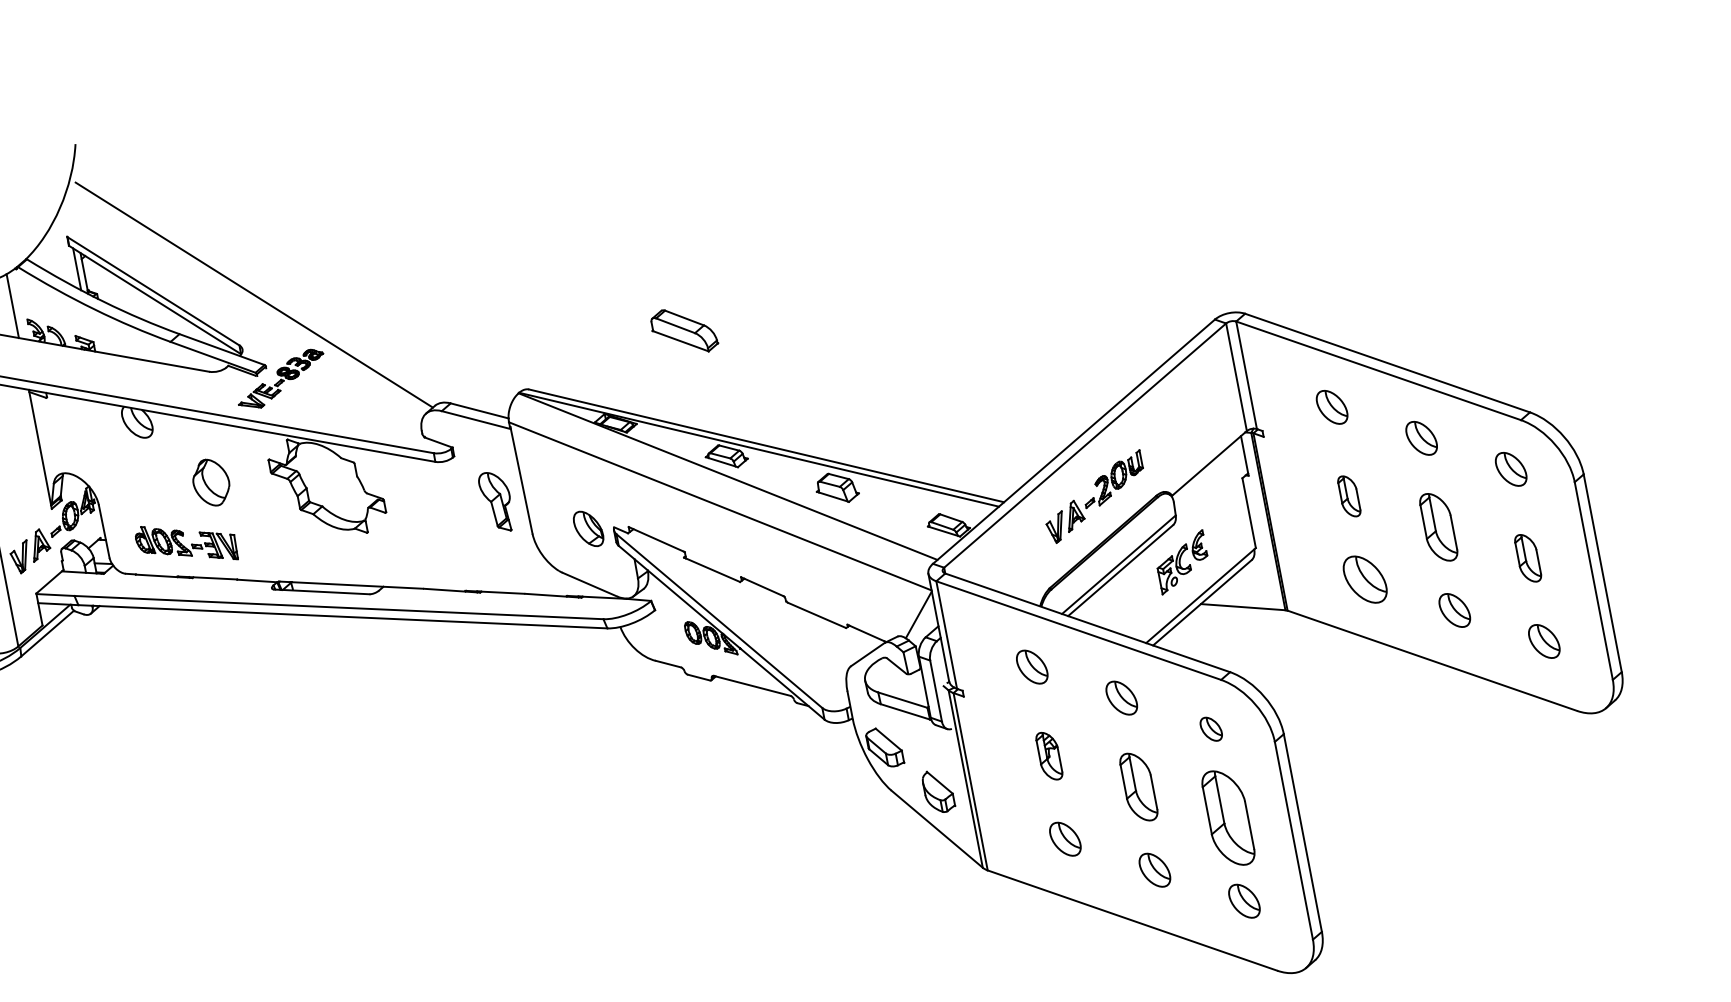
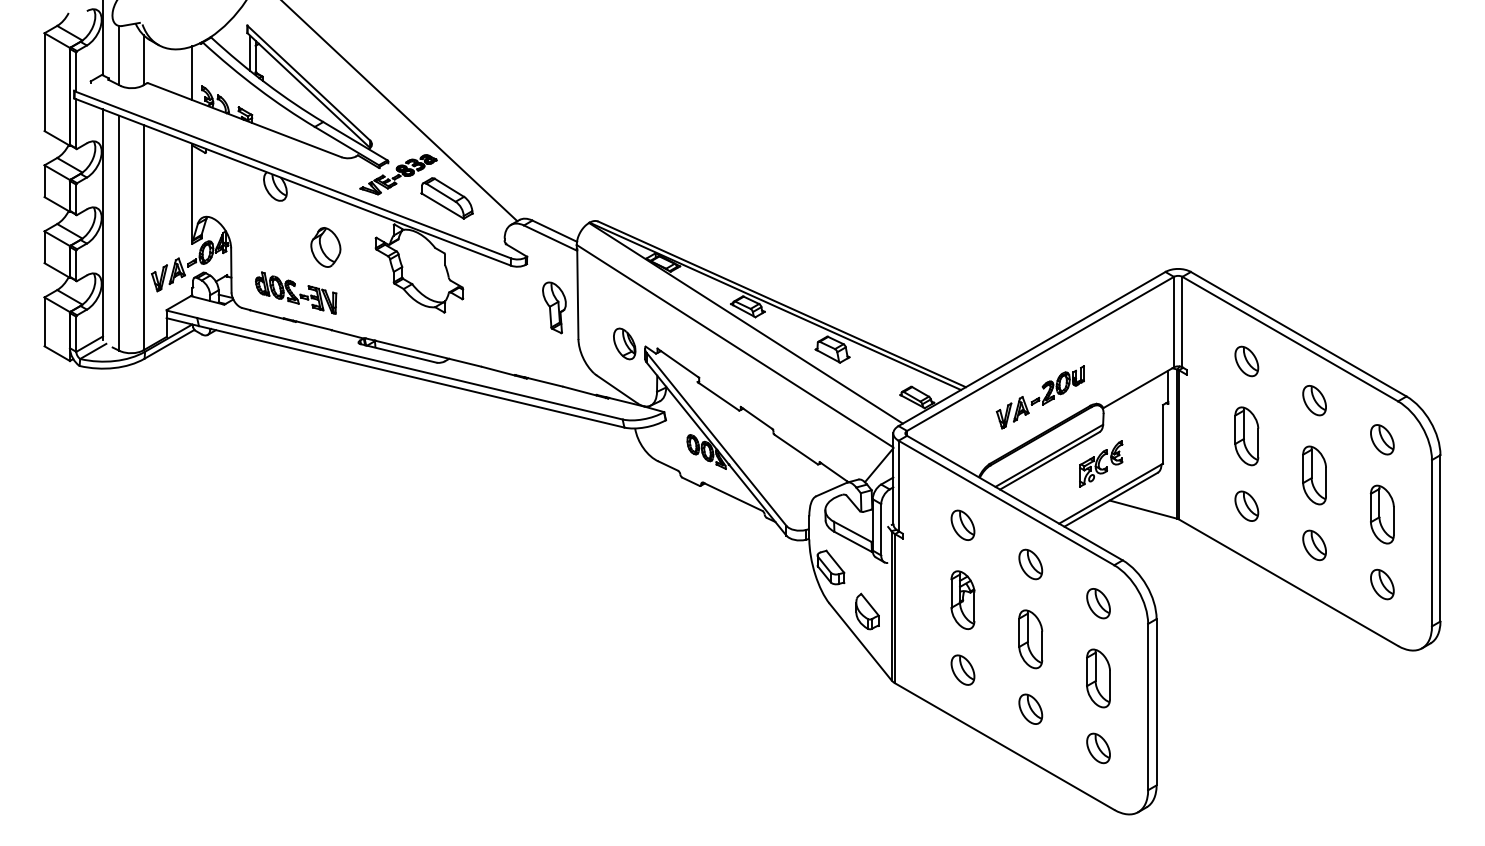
part: (683, 331) -> (446, 198), moved
part: (1348, 496) -> (1246, 436), size x1.67
part: (1527, 558) -> (1381, 514), size x1.43
part: (1364, 578) -> (1246, 505), size x0.71
part: (1211, 728) -> (1098, 603), size x1.43
part: (1048, 756) -> (962, 600), size x1.43
part: (1228, 818) -> (1098, 678), size x0.71

